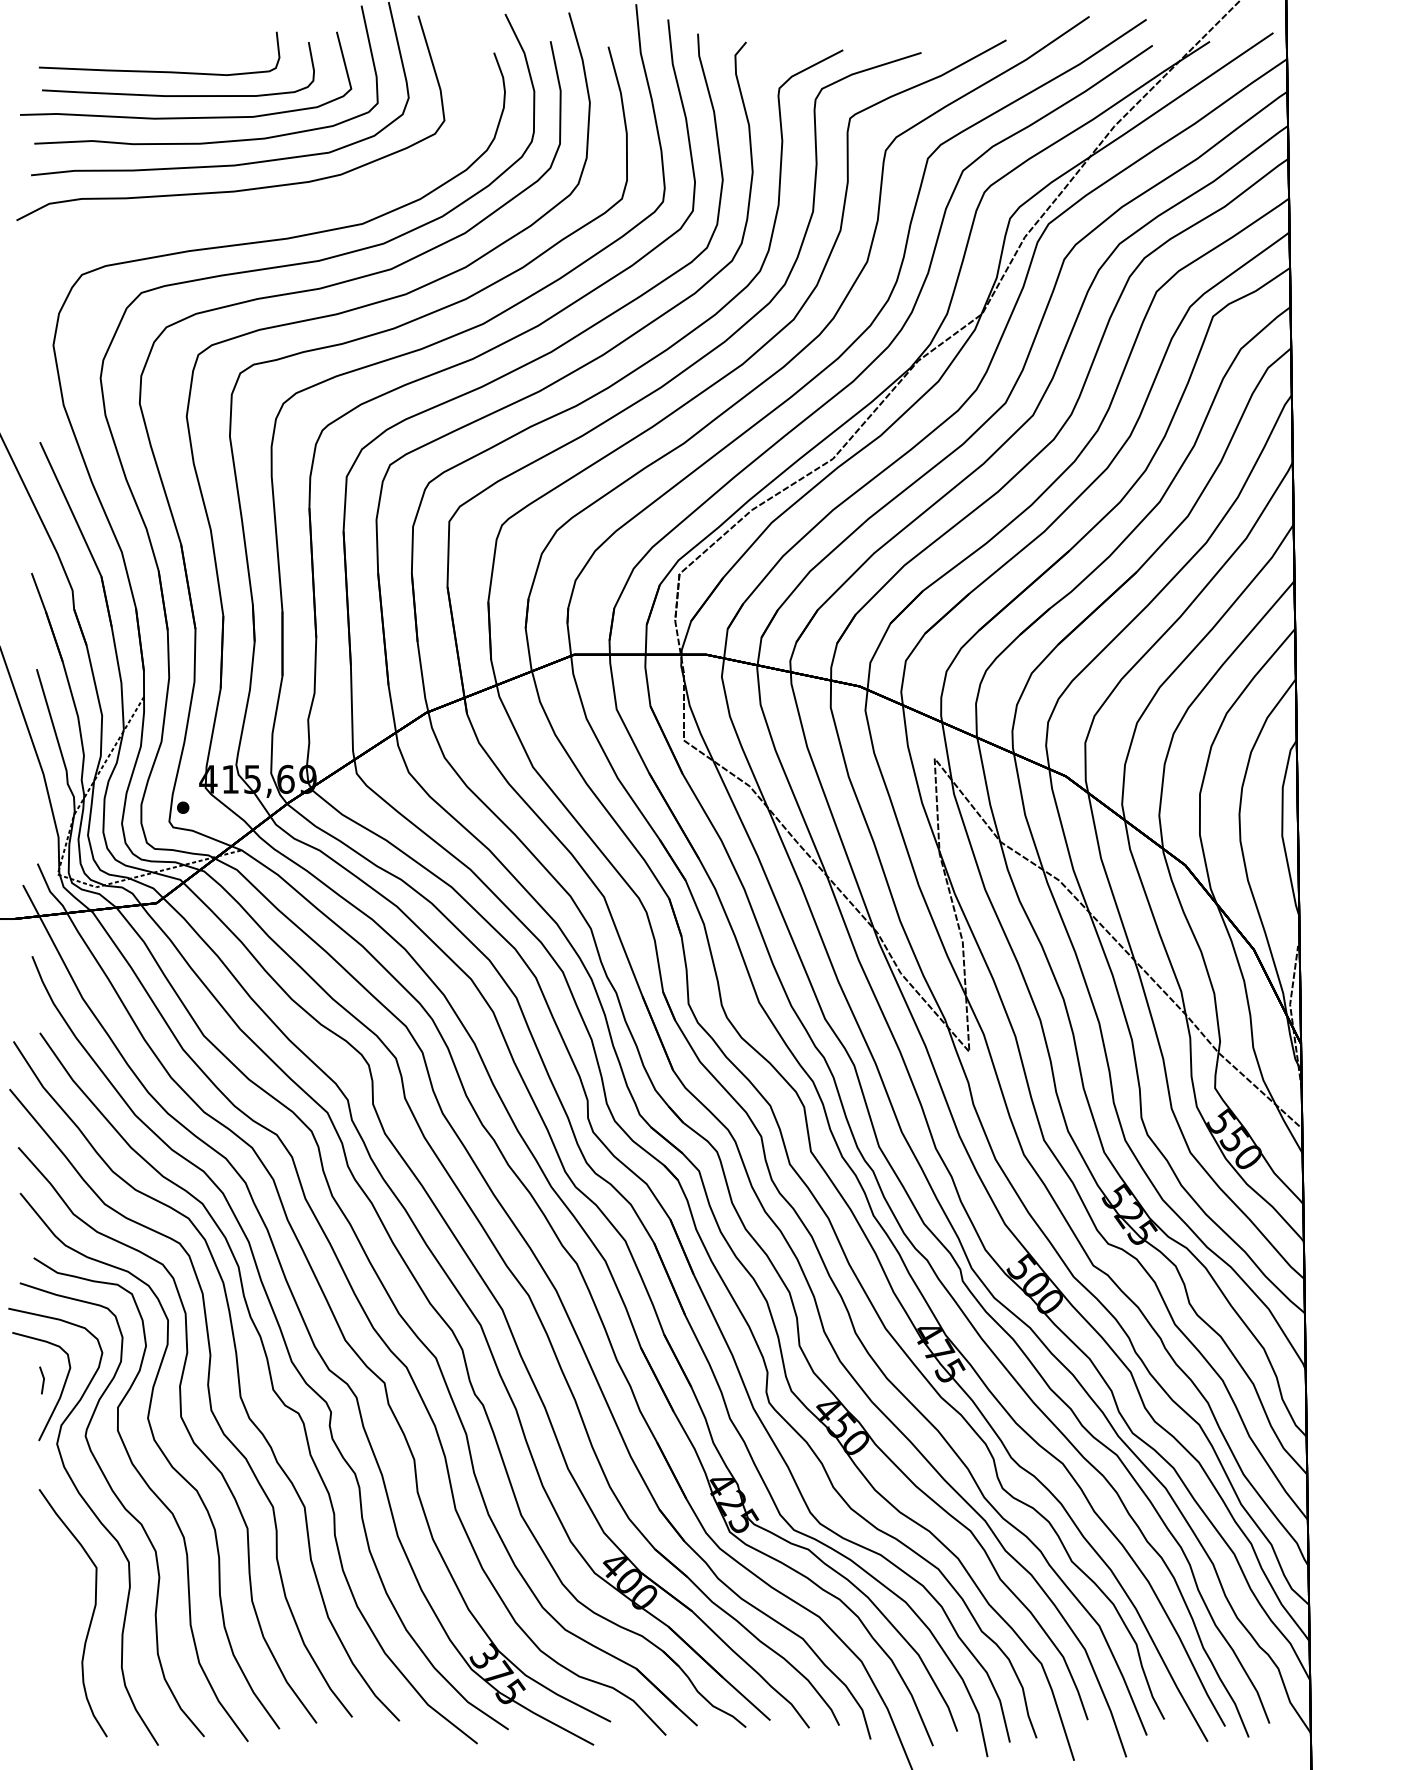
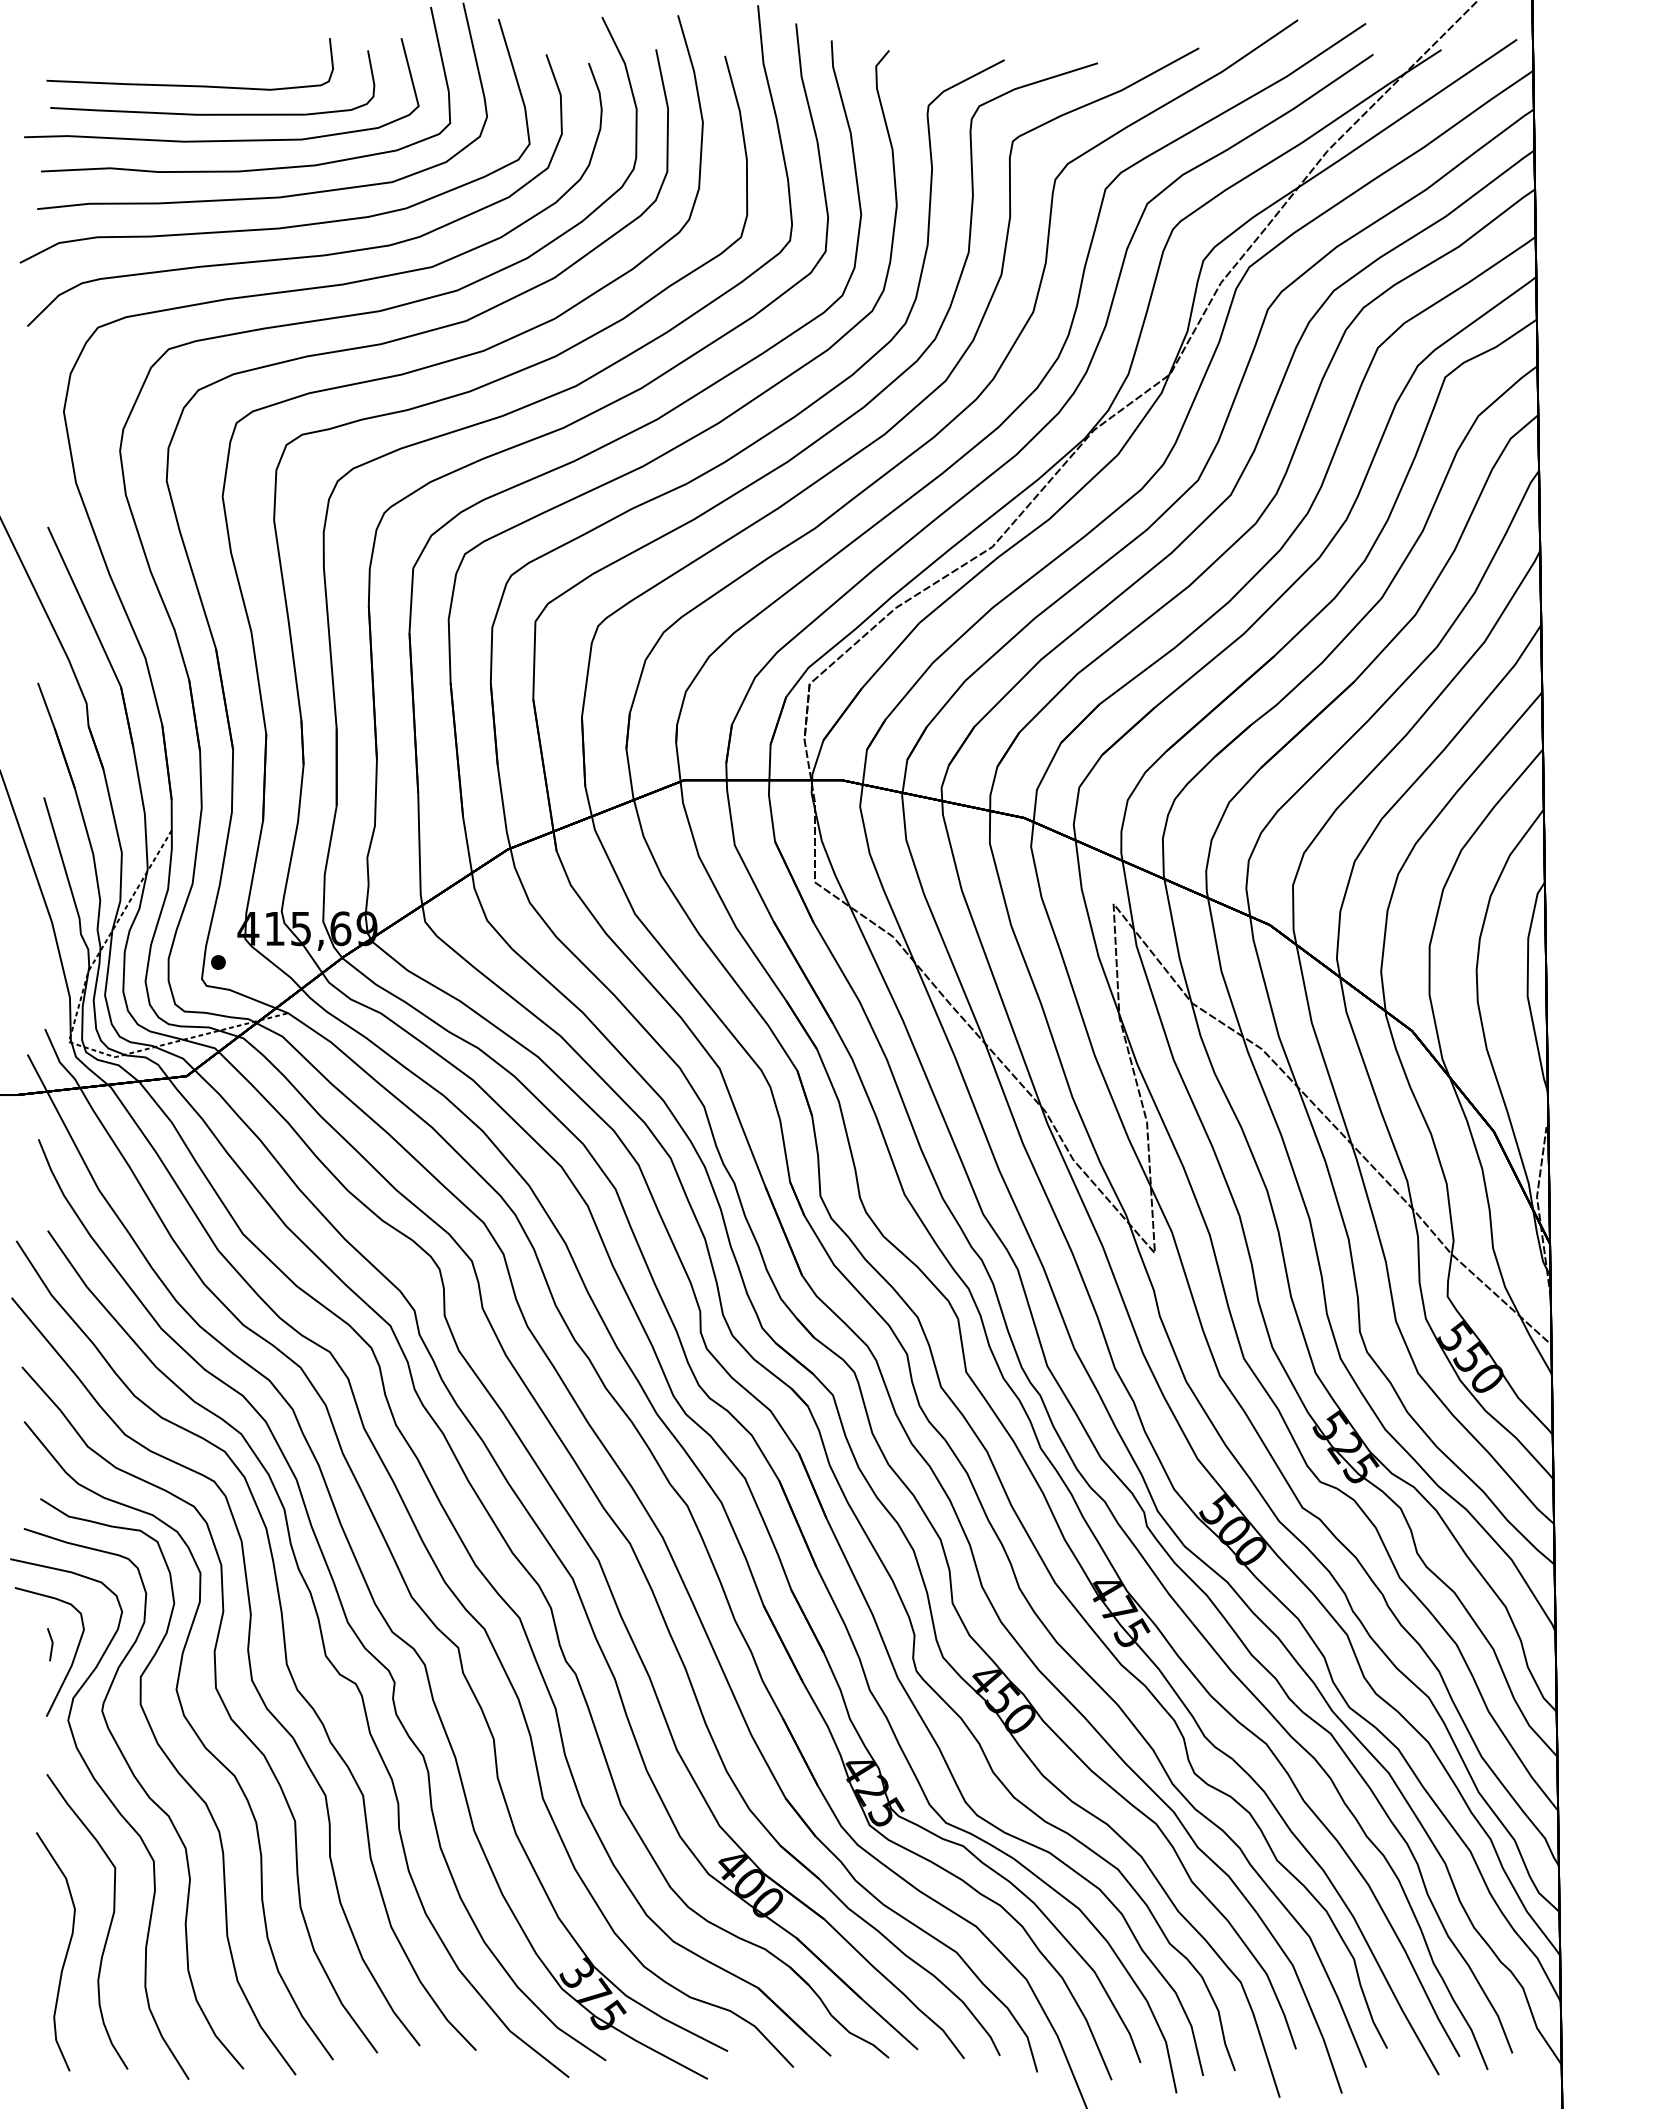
curve: (250, 215) -> (298, 256), added
curve: (54, 1640) -> (65, 1954), added

